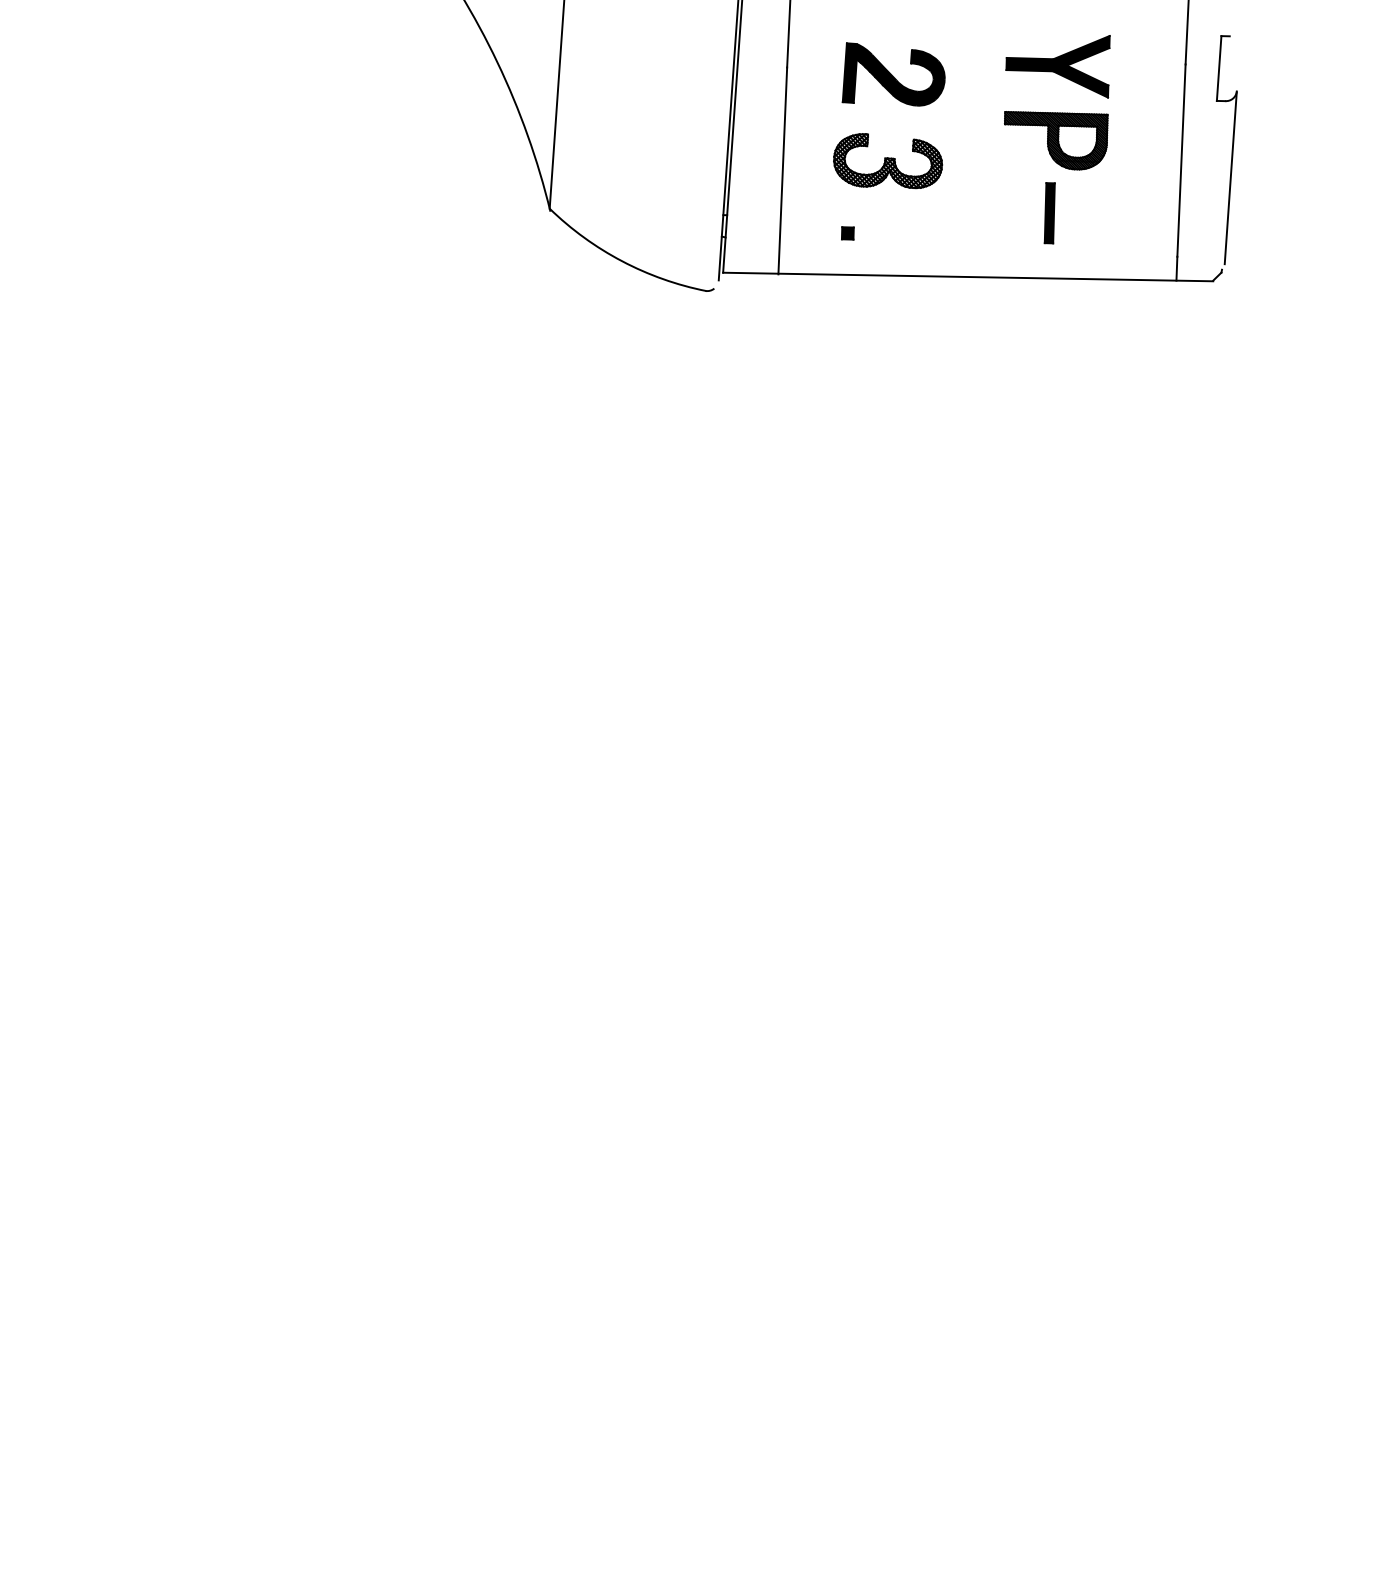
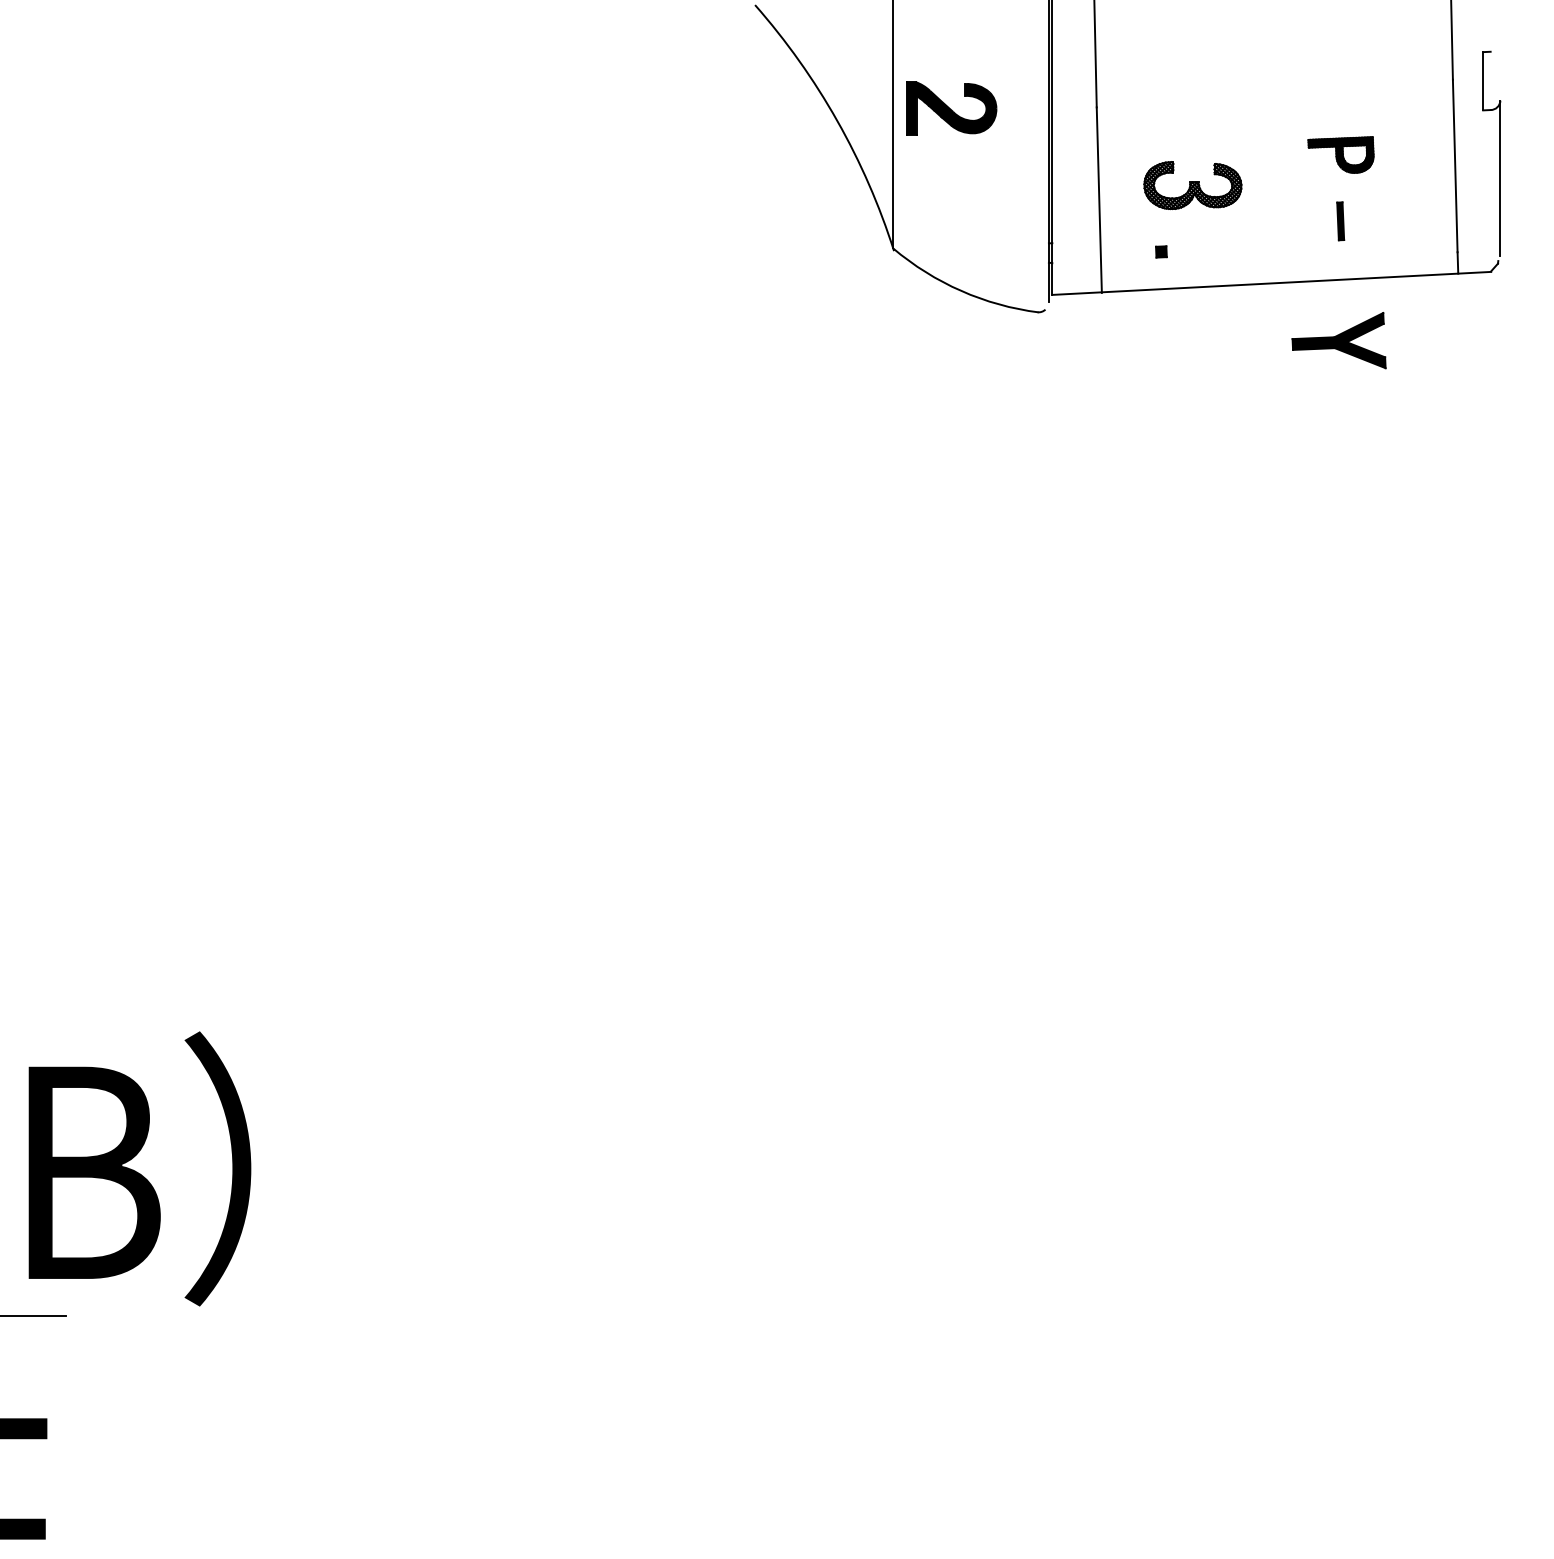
part: (1057, 63) -> (1338, 340), moved
part: (894, 76) -> (951, 108), moved
part: (1054, 138) -> (1340, 154), size x0.7
part: (1049, 213) -> (1340, 221), size x0.7

